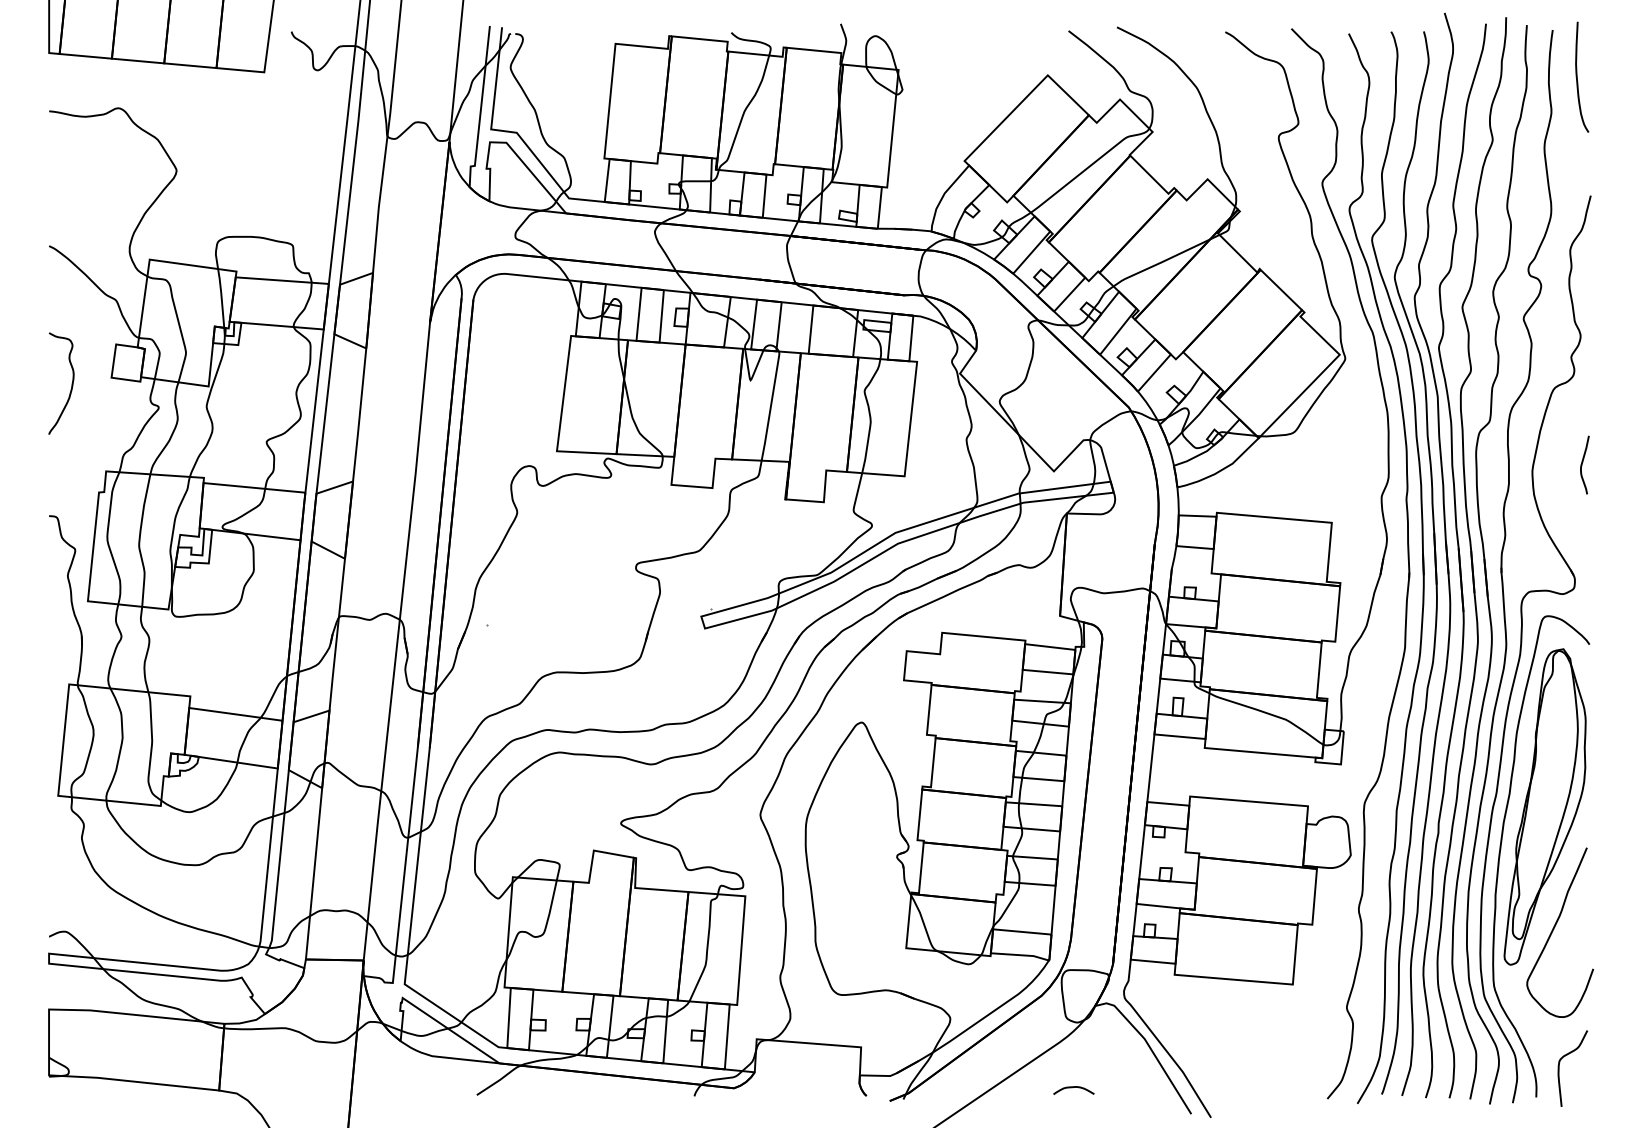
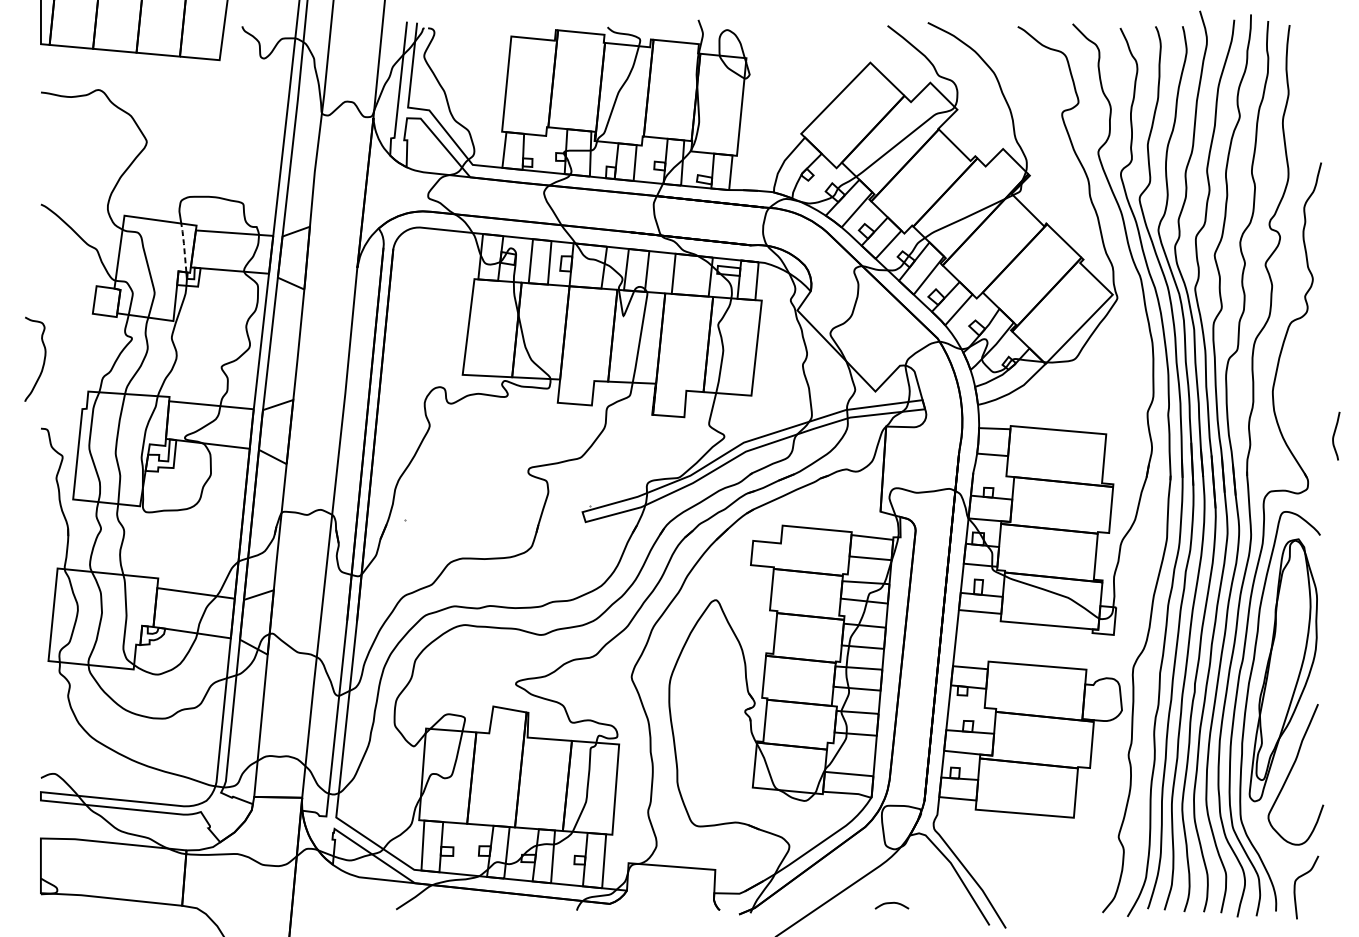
curve: (1577, 76) -> (1310, 63), removed
line: (221, 296) -> (184, 246), solid -> dashed
curve: (71, 383) -> (43, 359), moved
curve: (1582, 464) -> (1334, 435), moved

